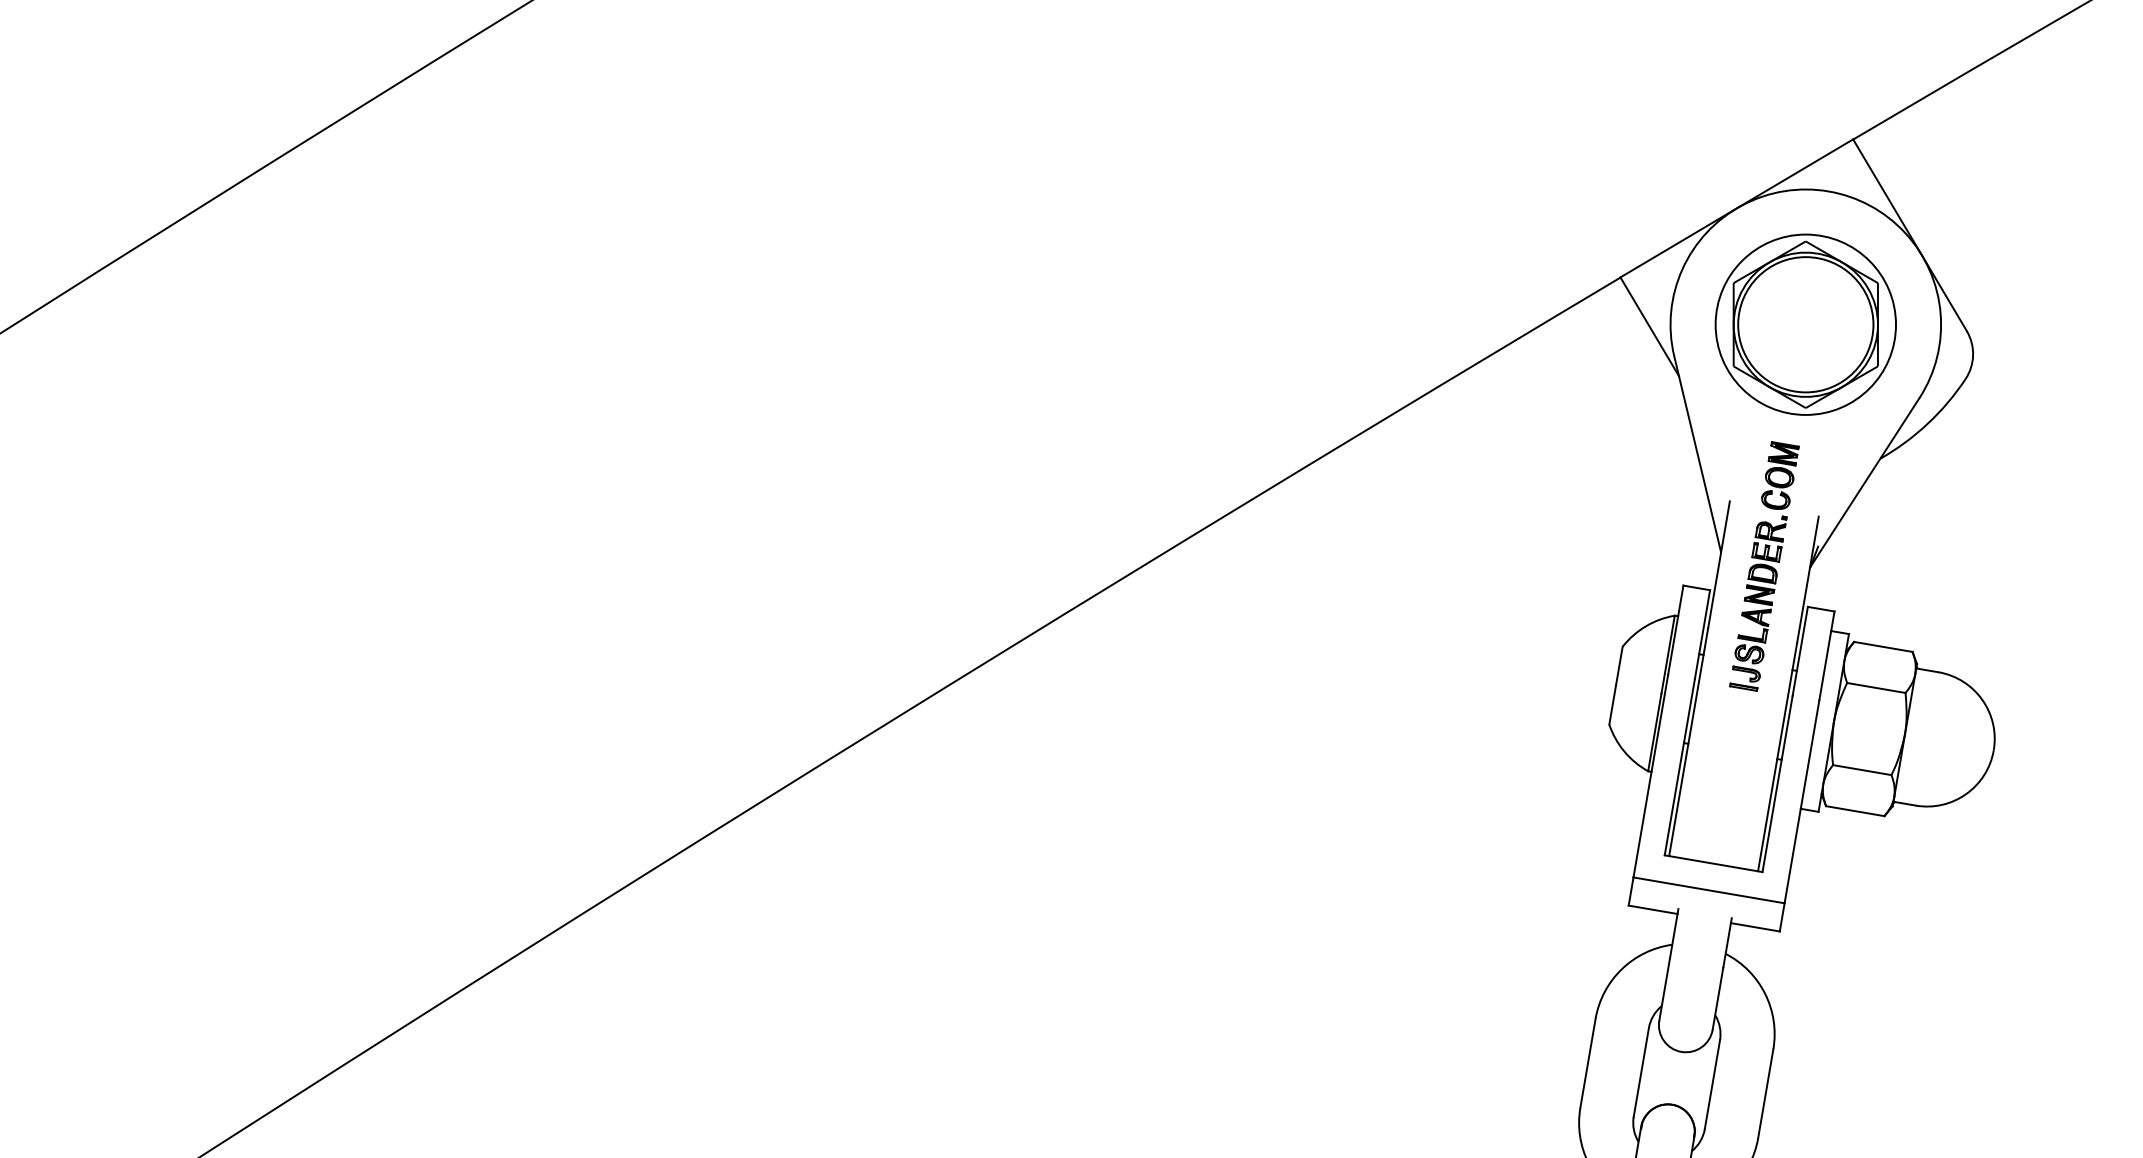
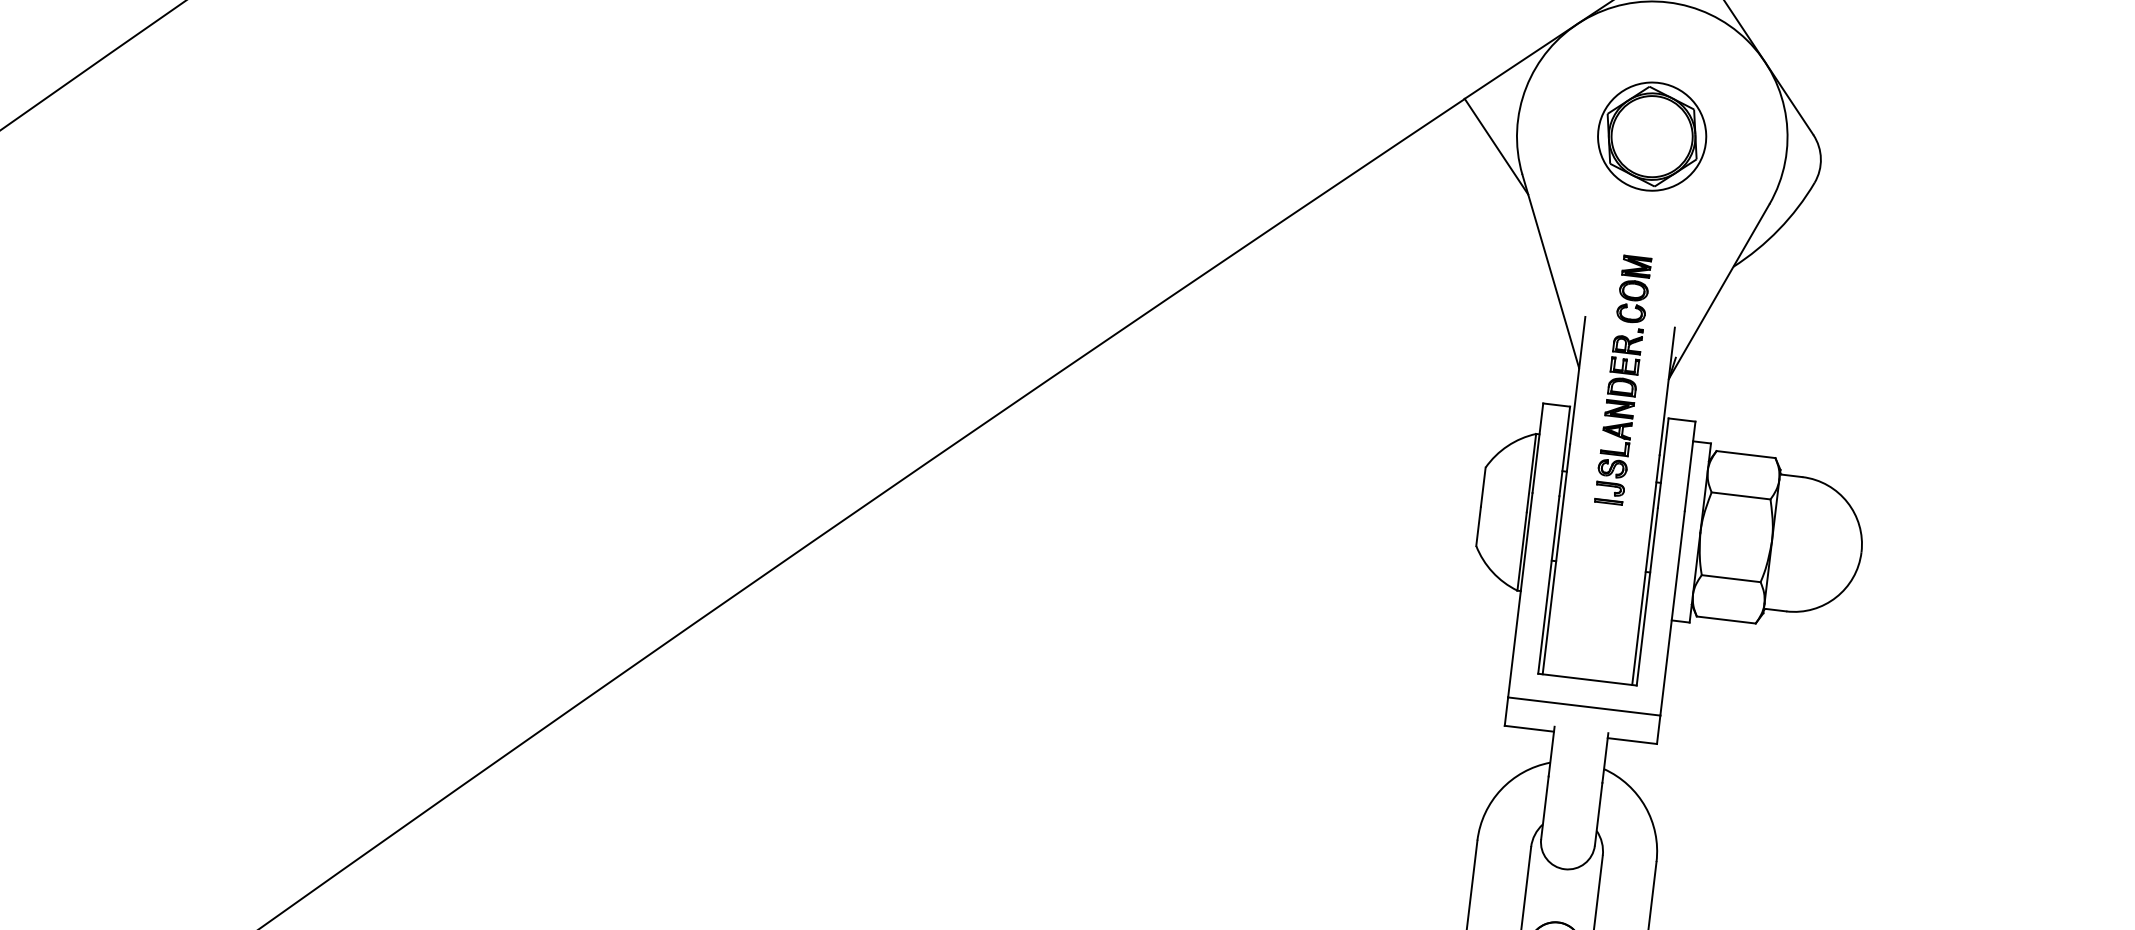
part: (1805, 324) -> (1651, 136), size x0.6

